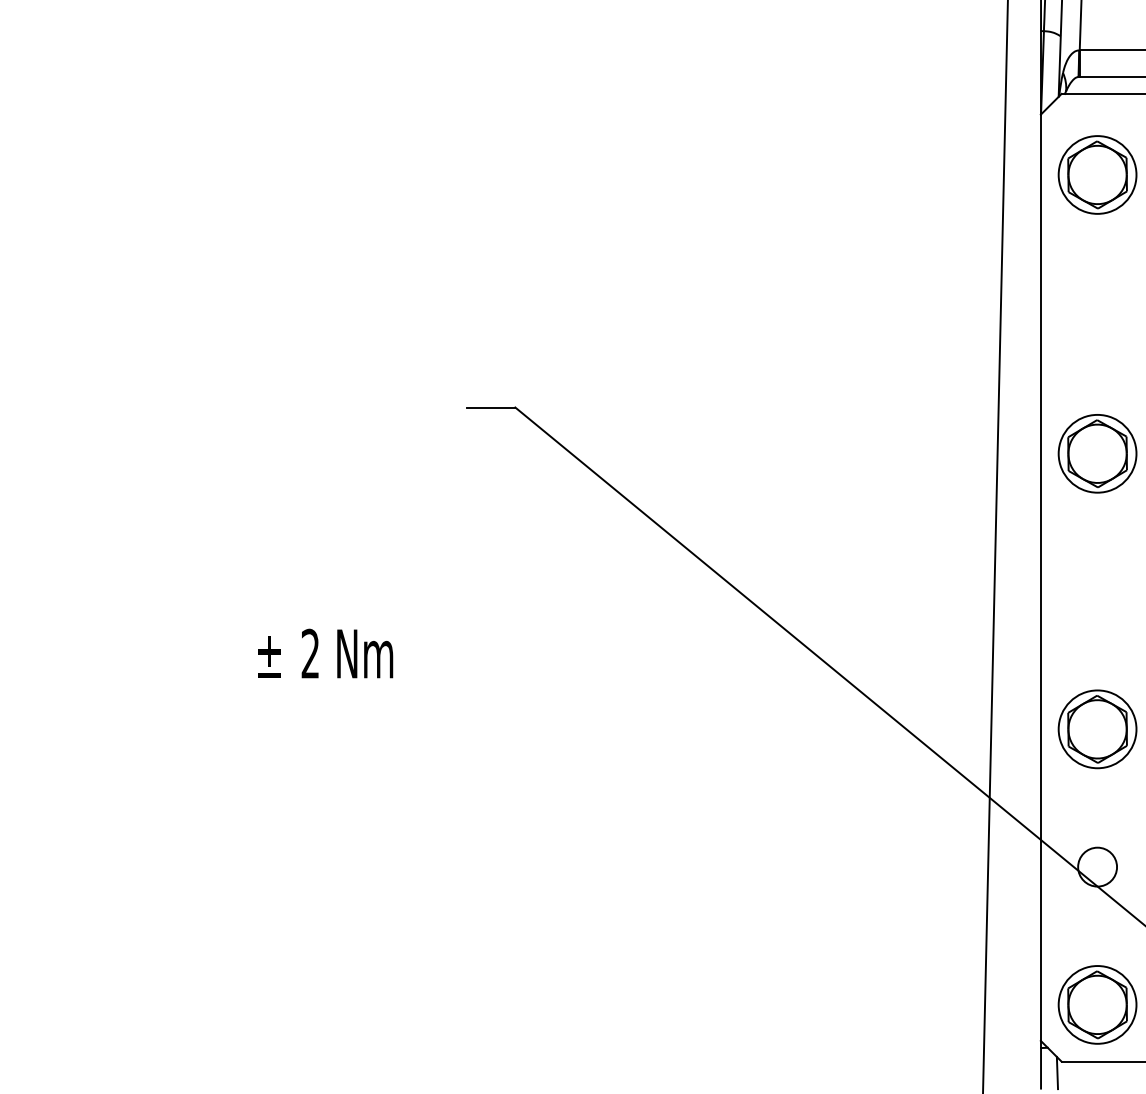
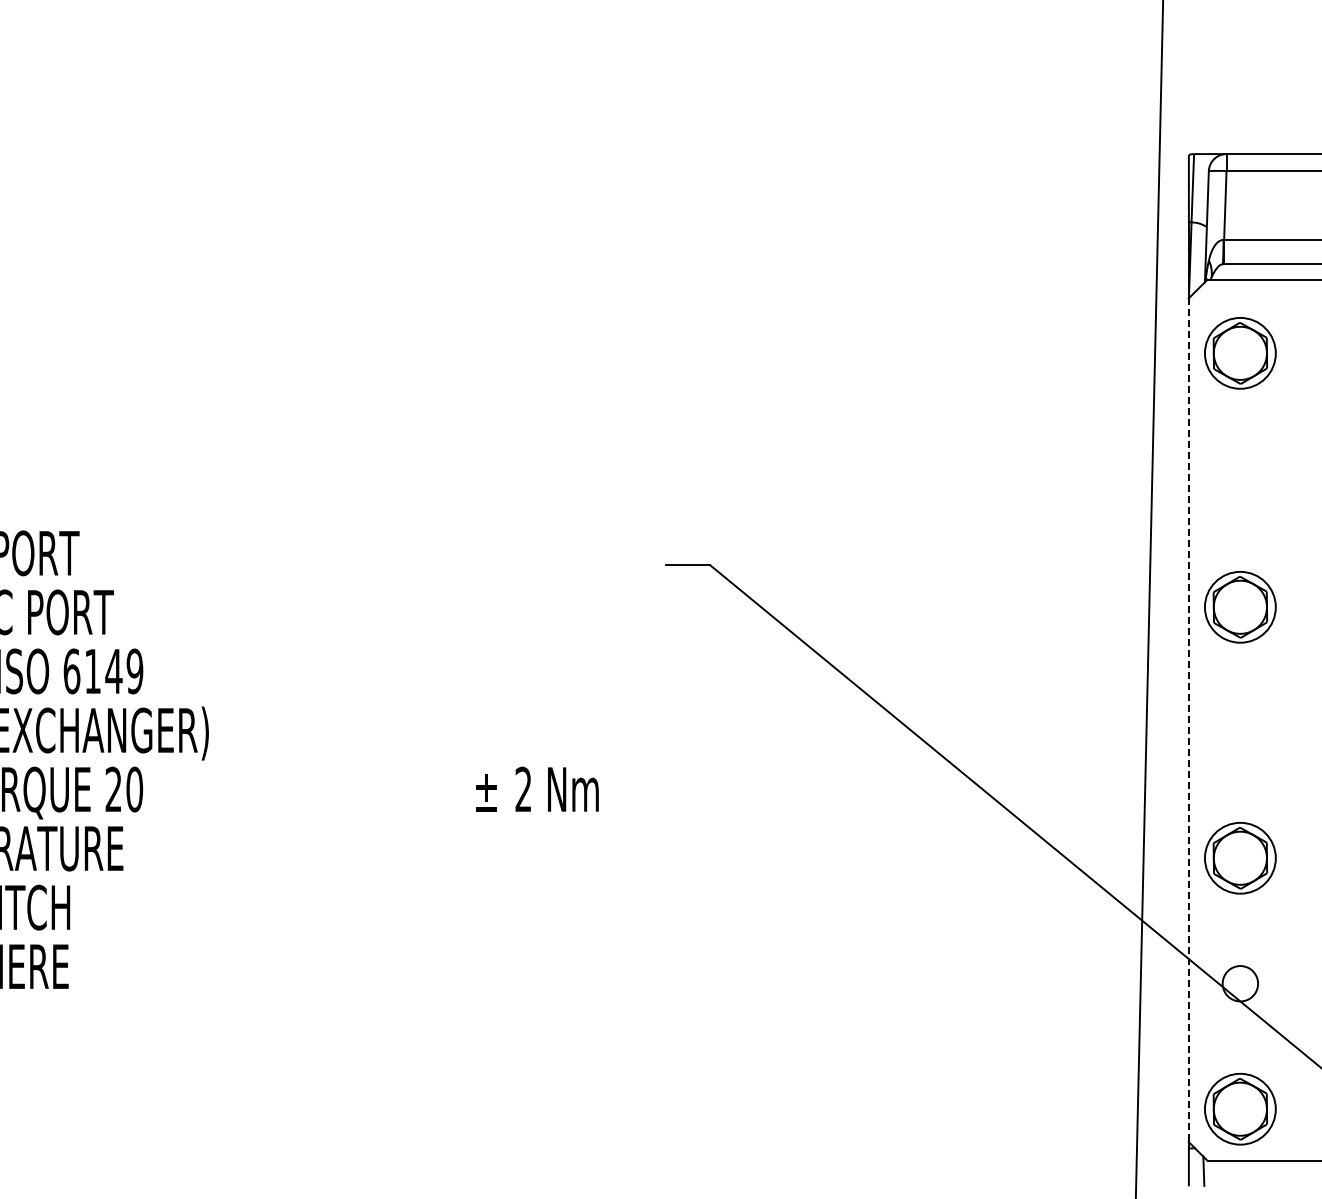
line: (1040, 578) -> (1188, 720), solid -> dashed

